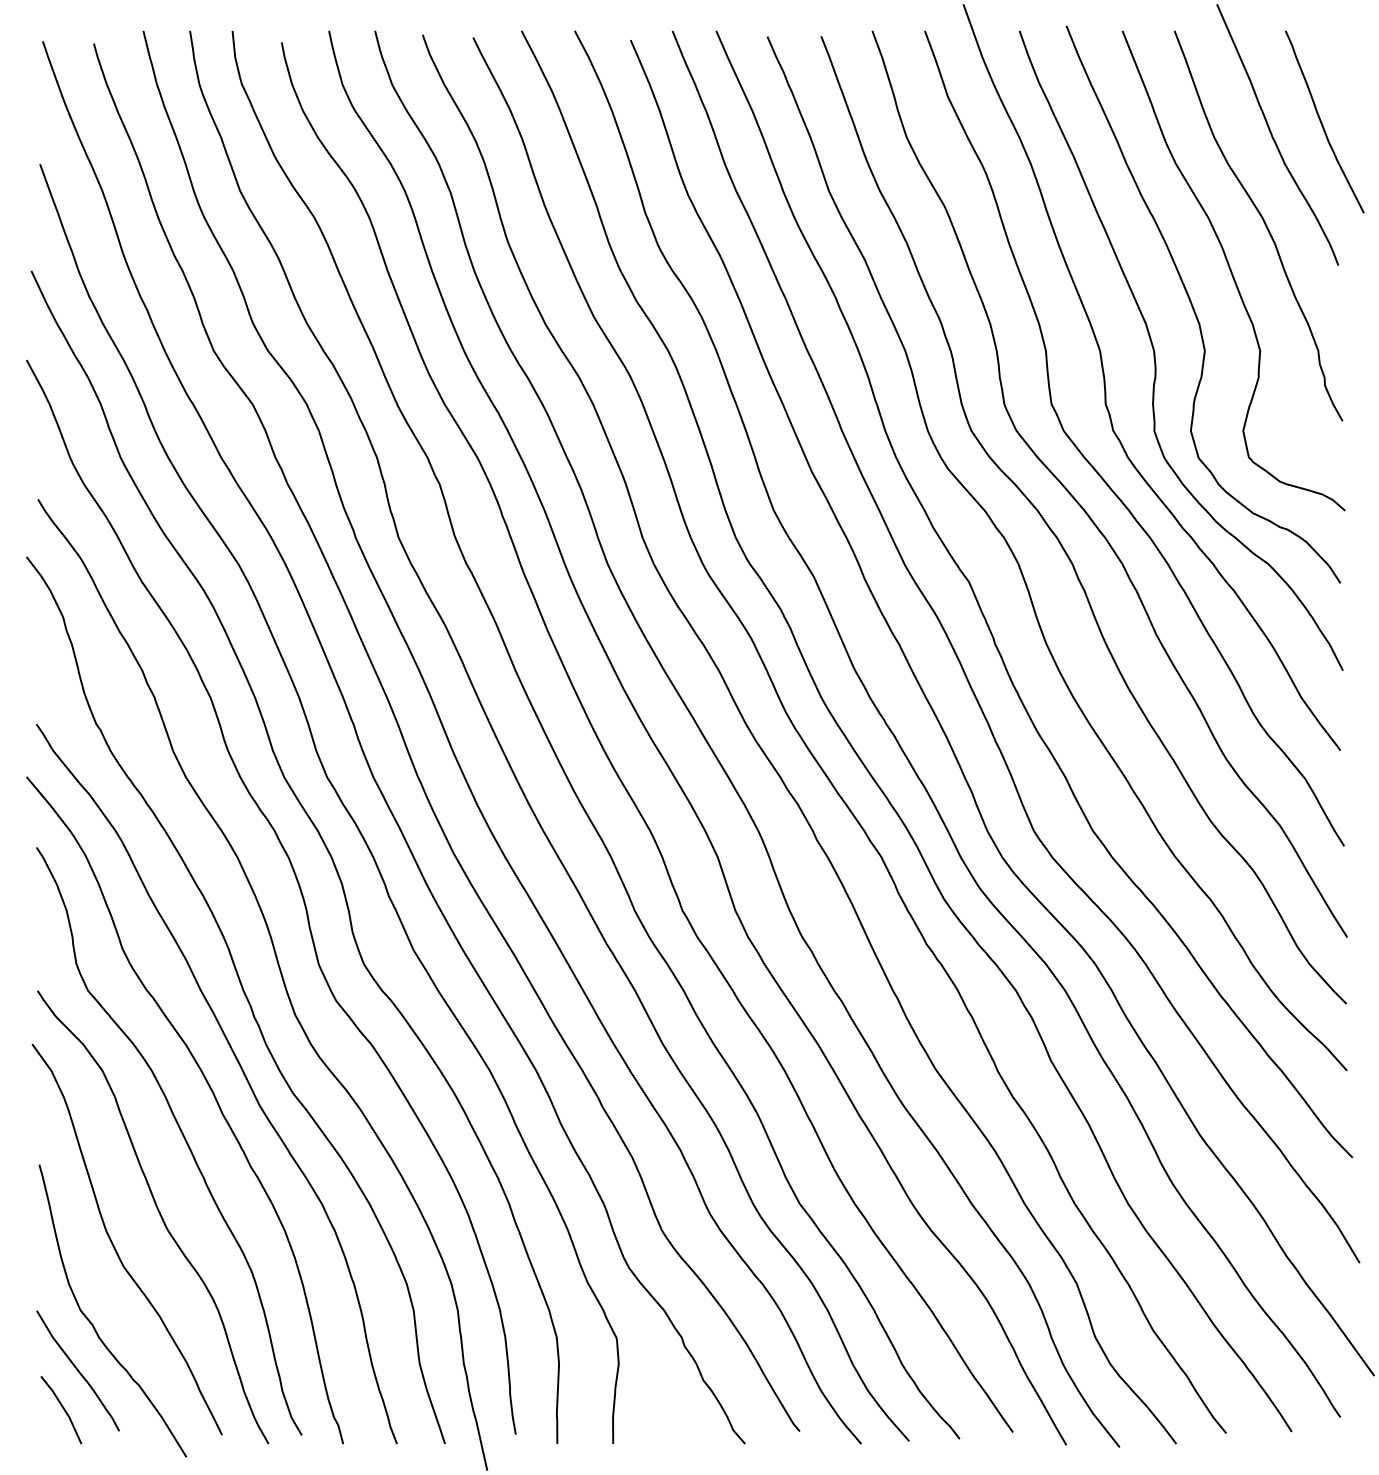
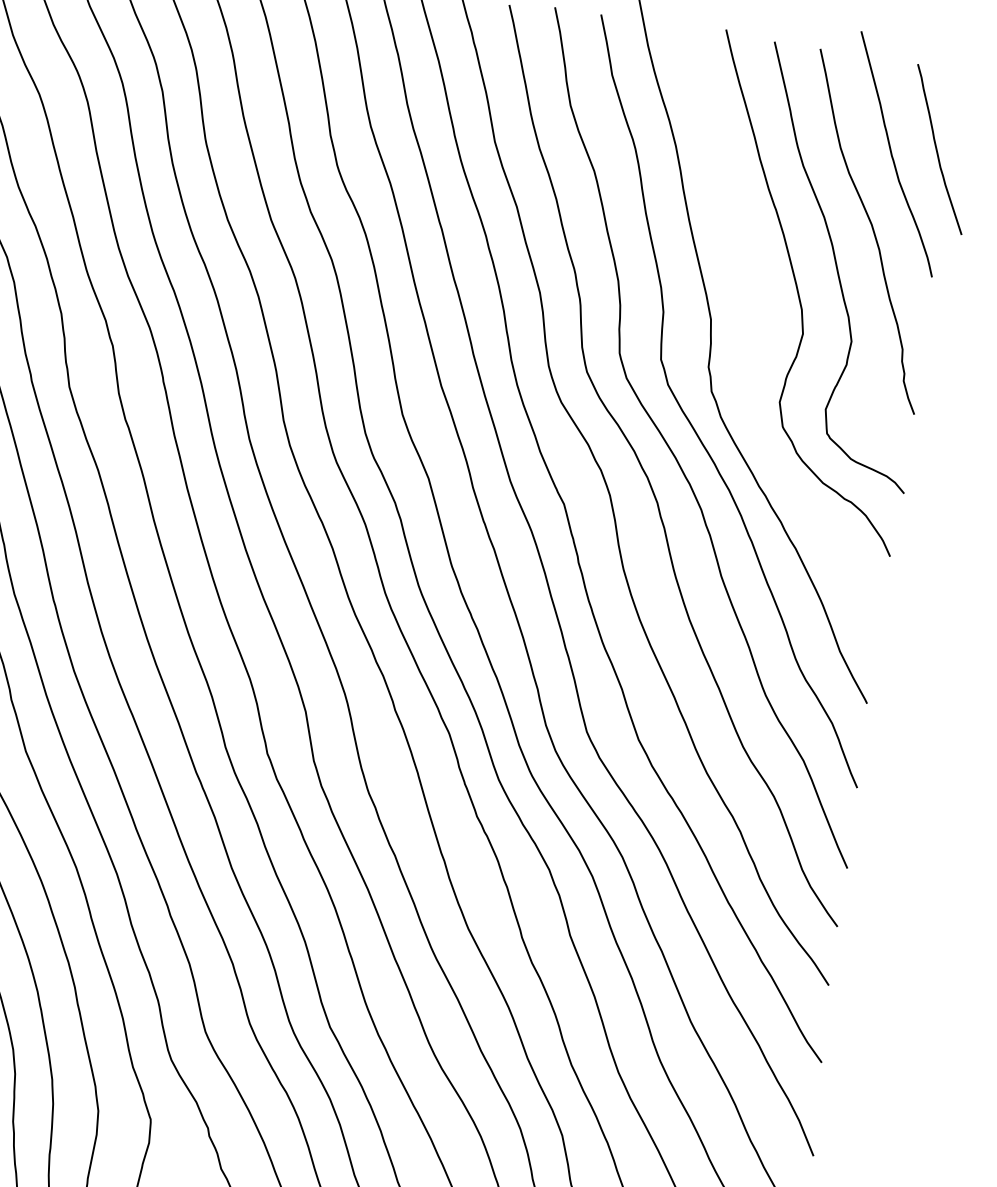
curve: (1155, 352) -> (759, 328), removed

